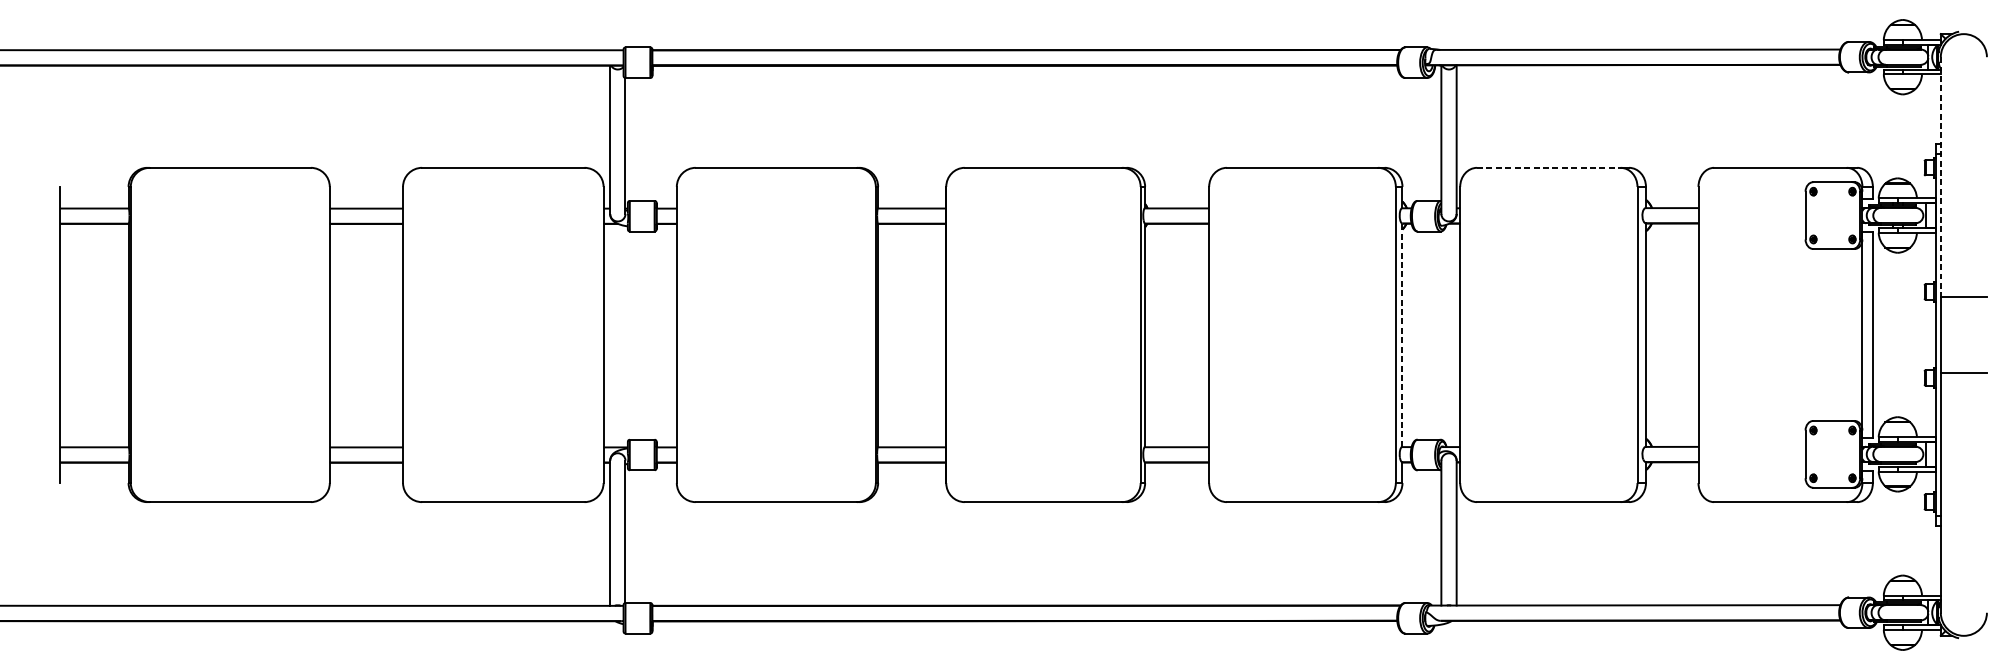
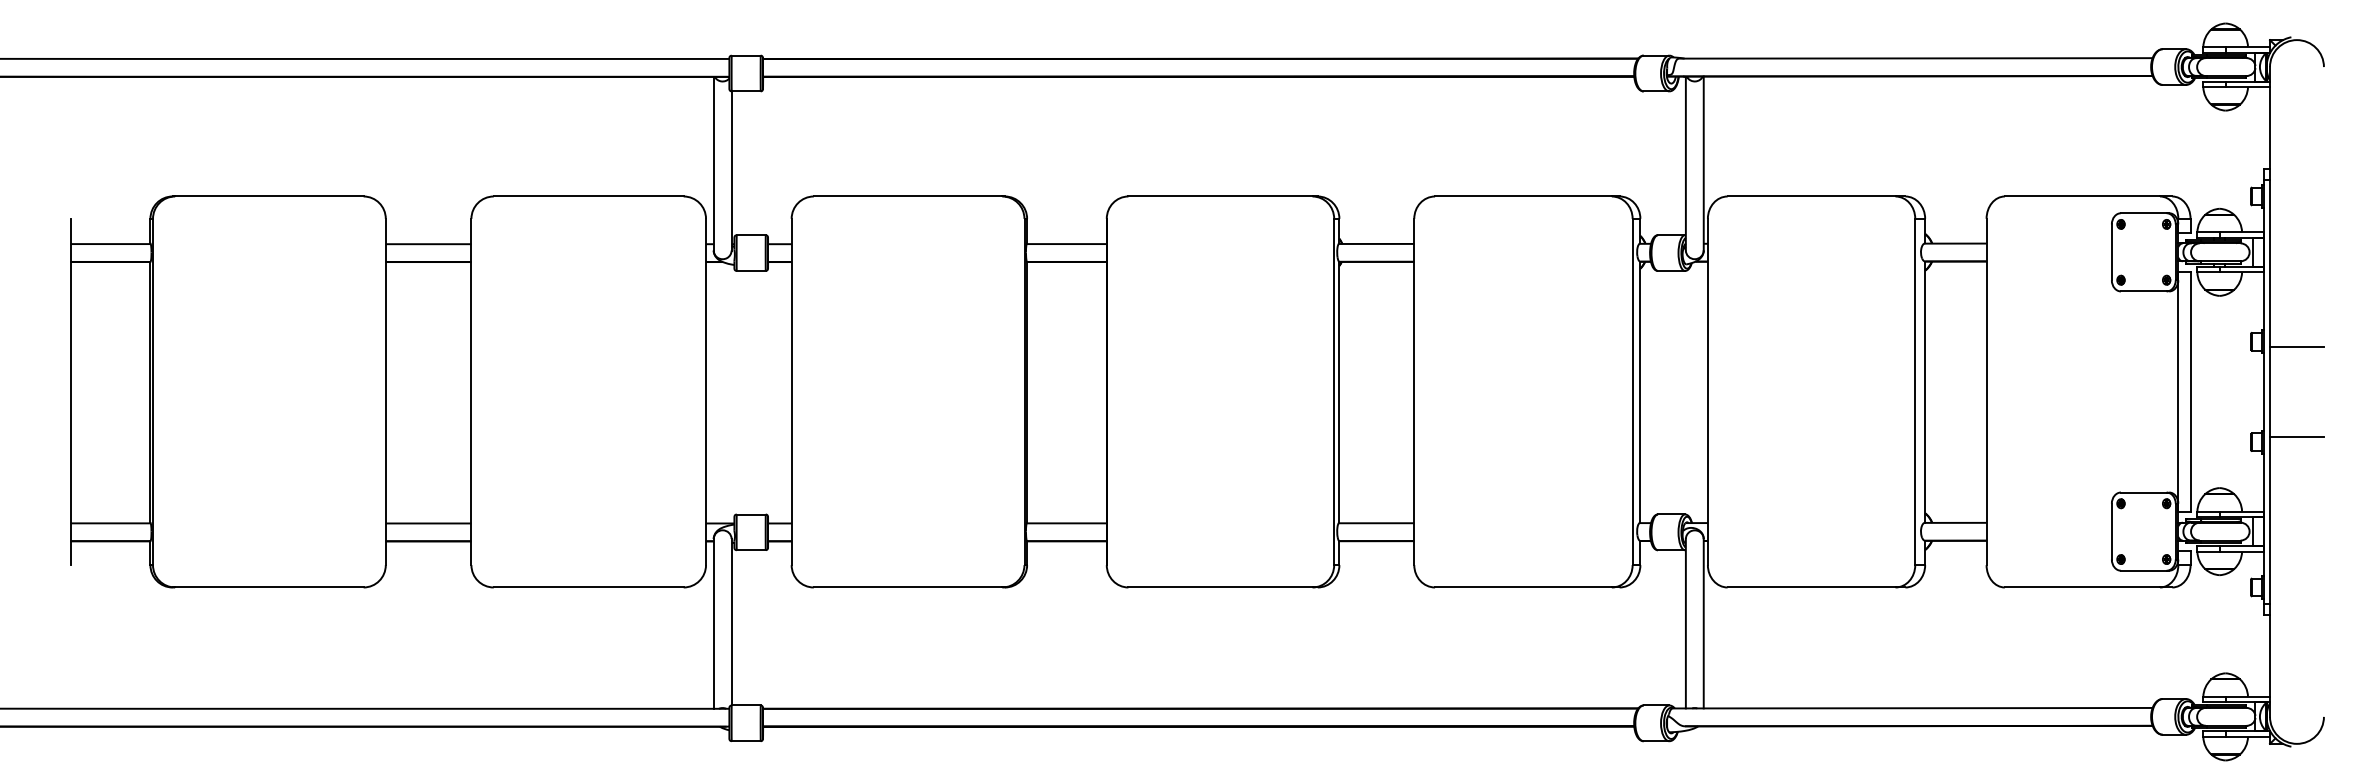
line: (1548, 167) -> (1811, 196), dashed -> solid
line: (1941, 177) -> (2270, 207), dashed -> solid
line: (1402, 334) -> (1640, 391), dashed -> solid

